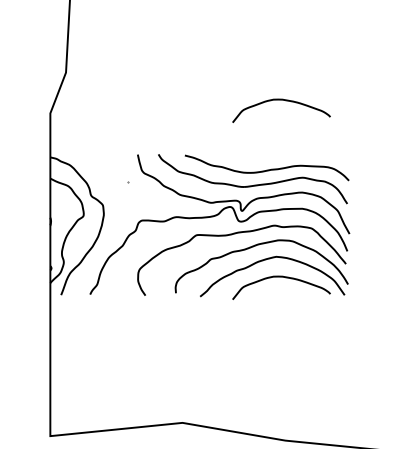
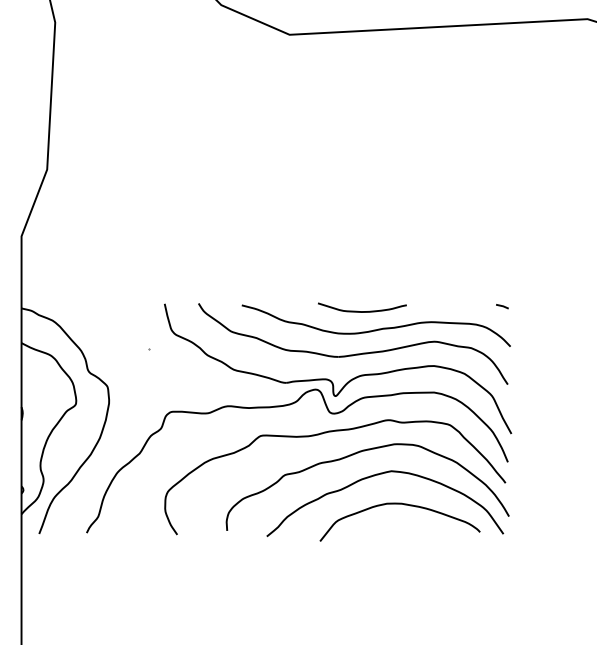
curve: (285, 101) -> (406, 216), removed
line: (343, 156) -> (501, 306), added
curve: (258, 158) -> (362, 310), added

